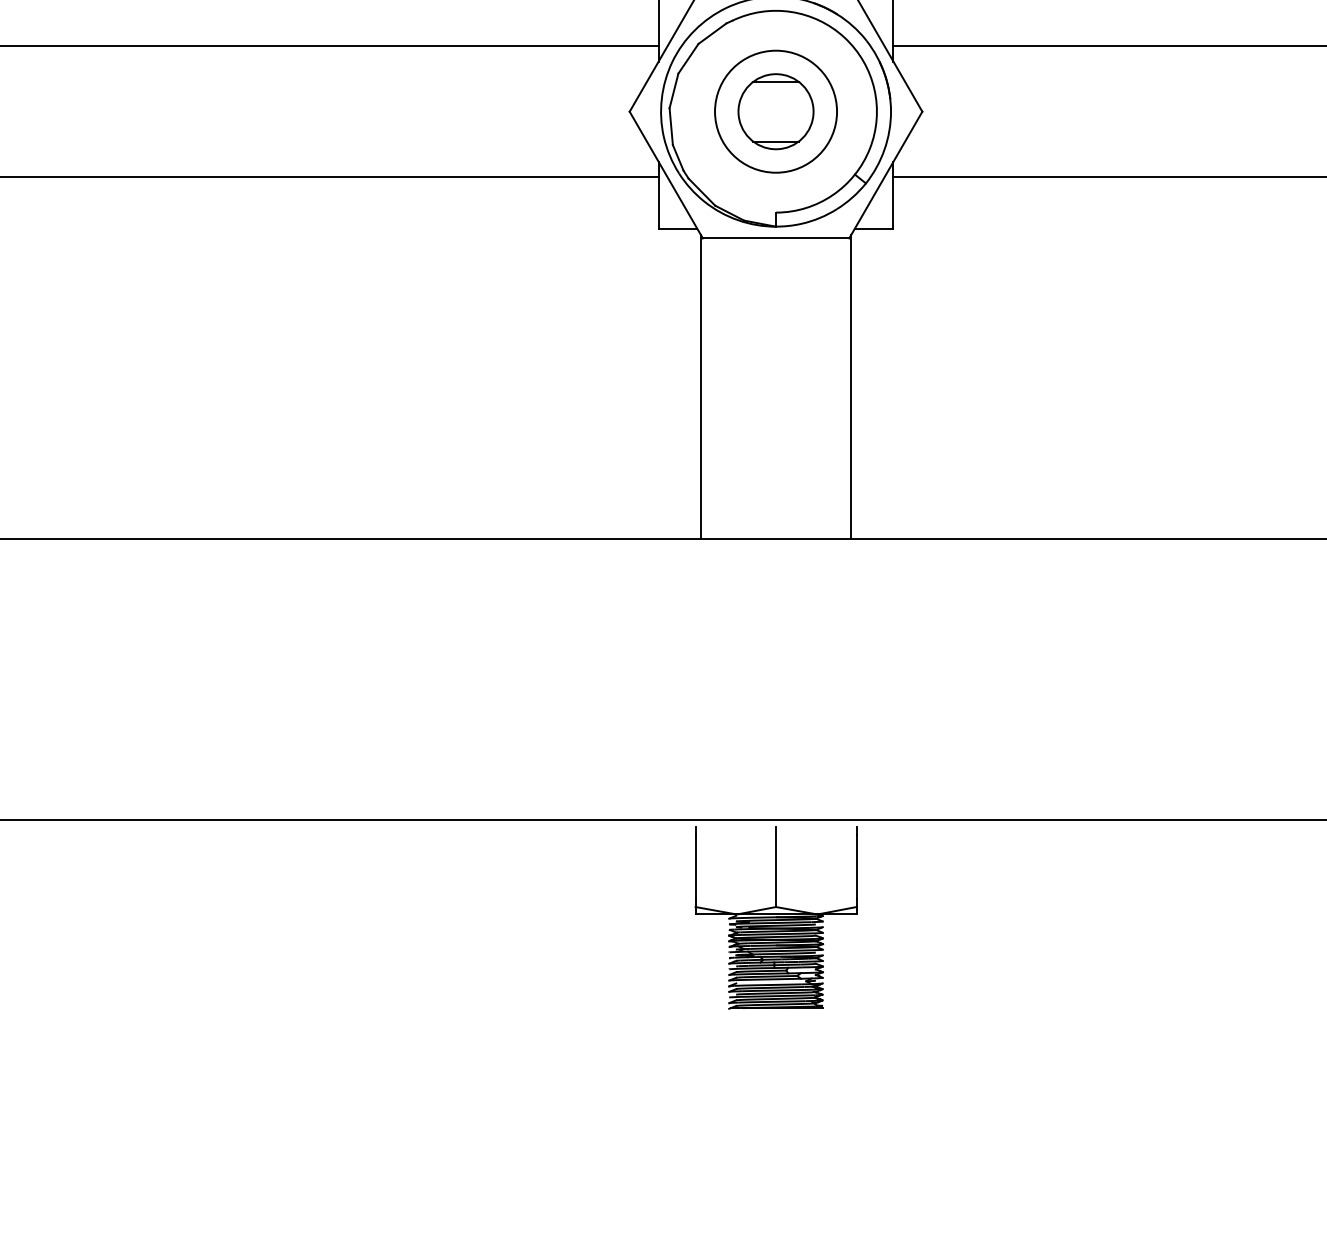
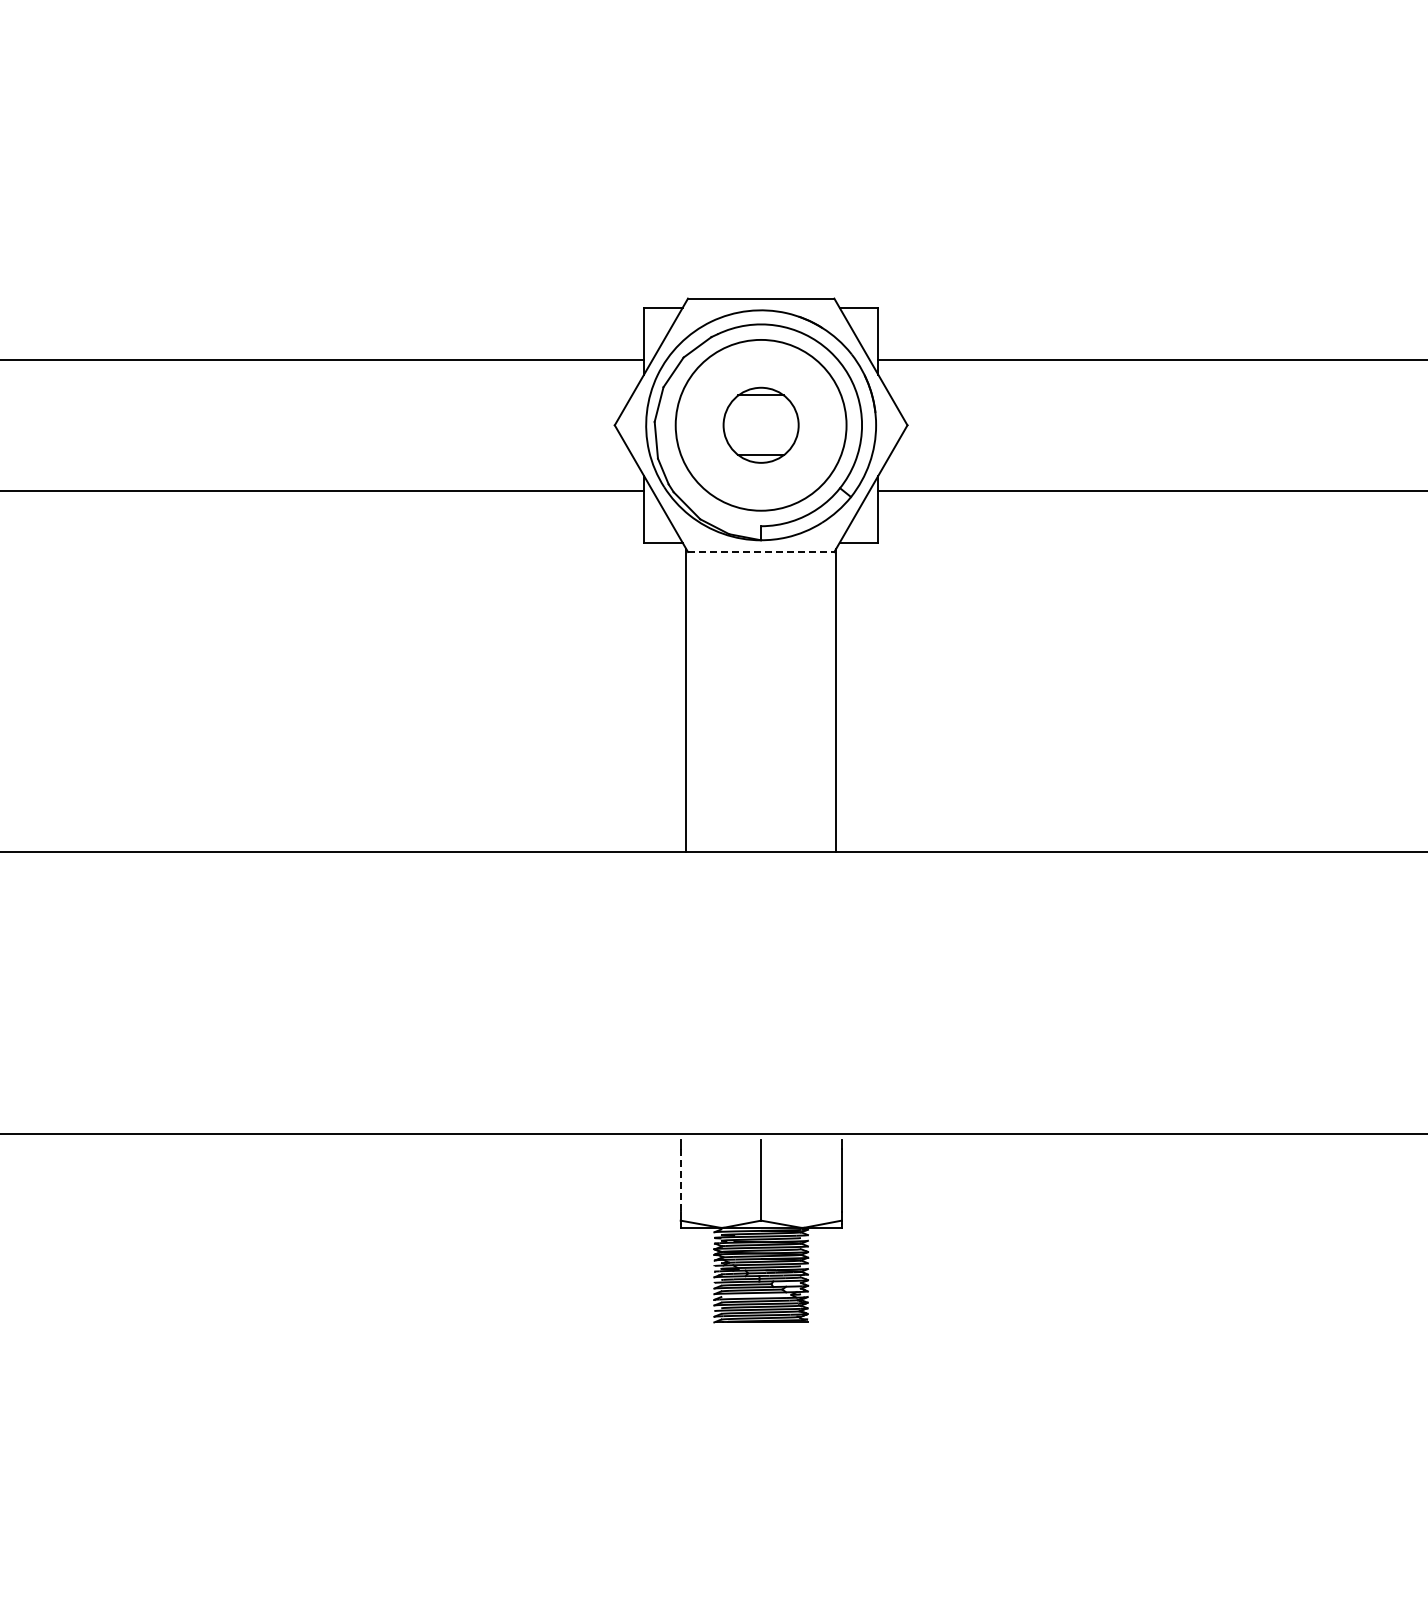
circle: (776, 111) -> (761, 425), size x1.4
line: (776, 238) -> (761, 552), solid -> dashed
line: (695, 866) -> (680, 1180), solid -> dashed

